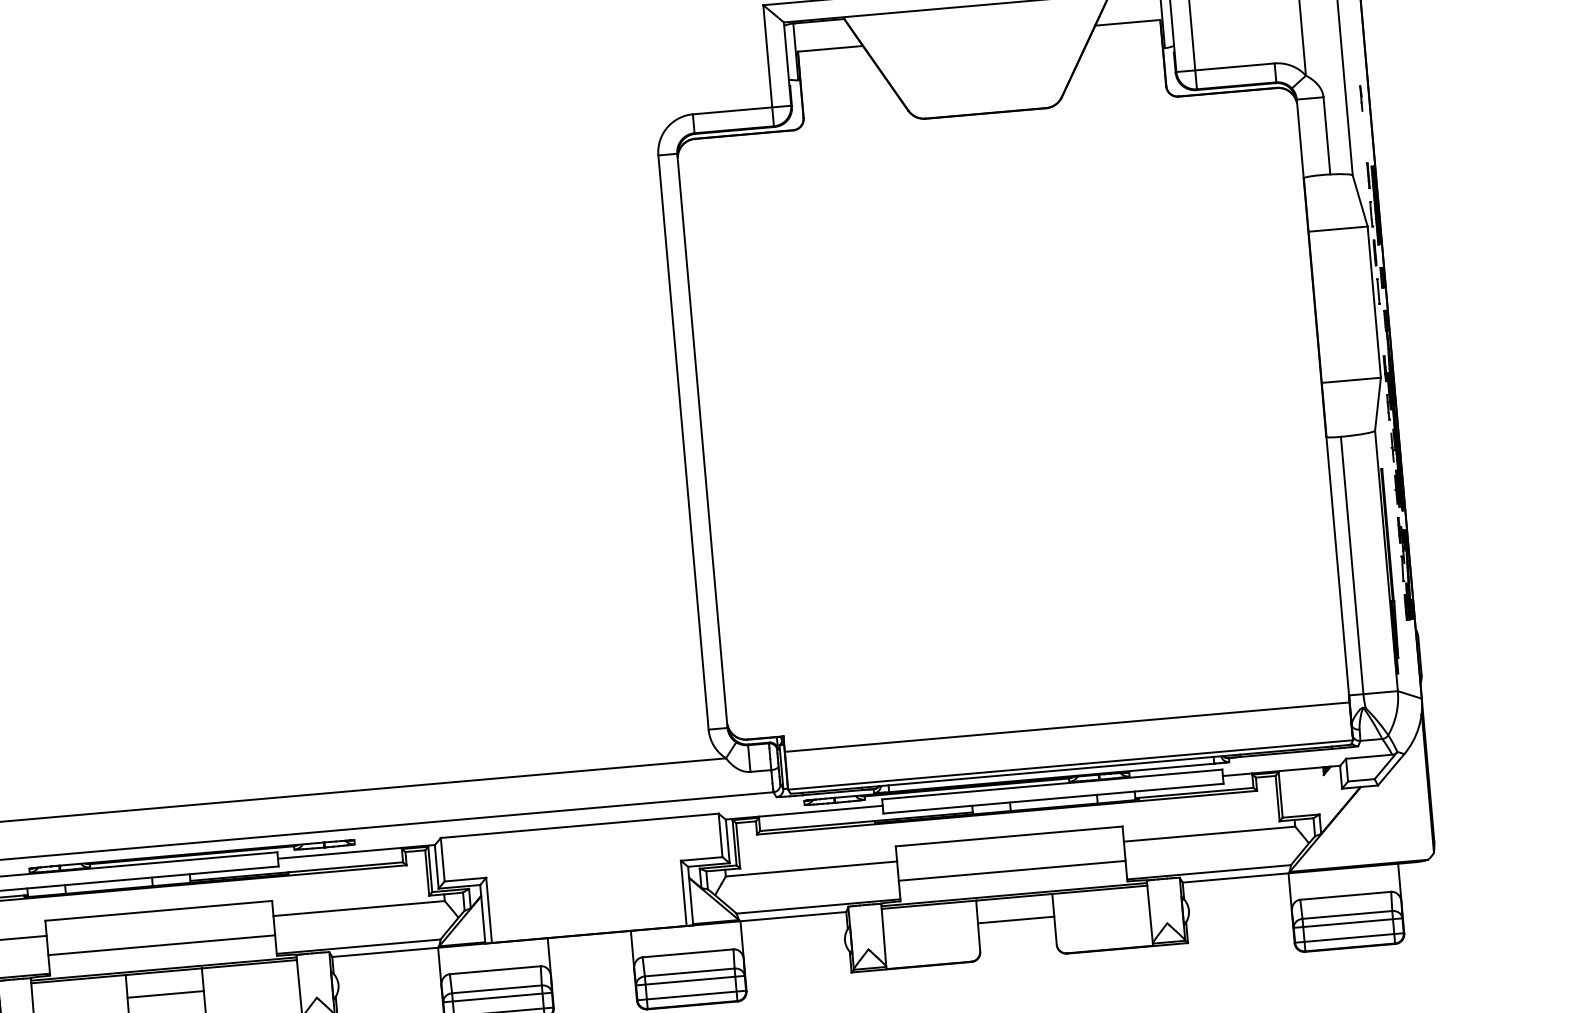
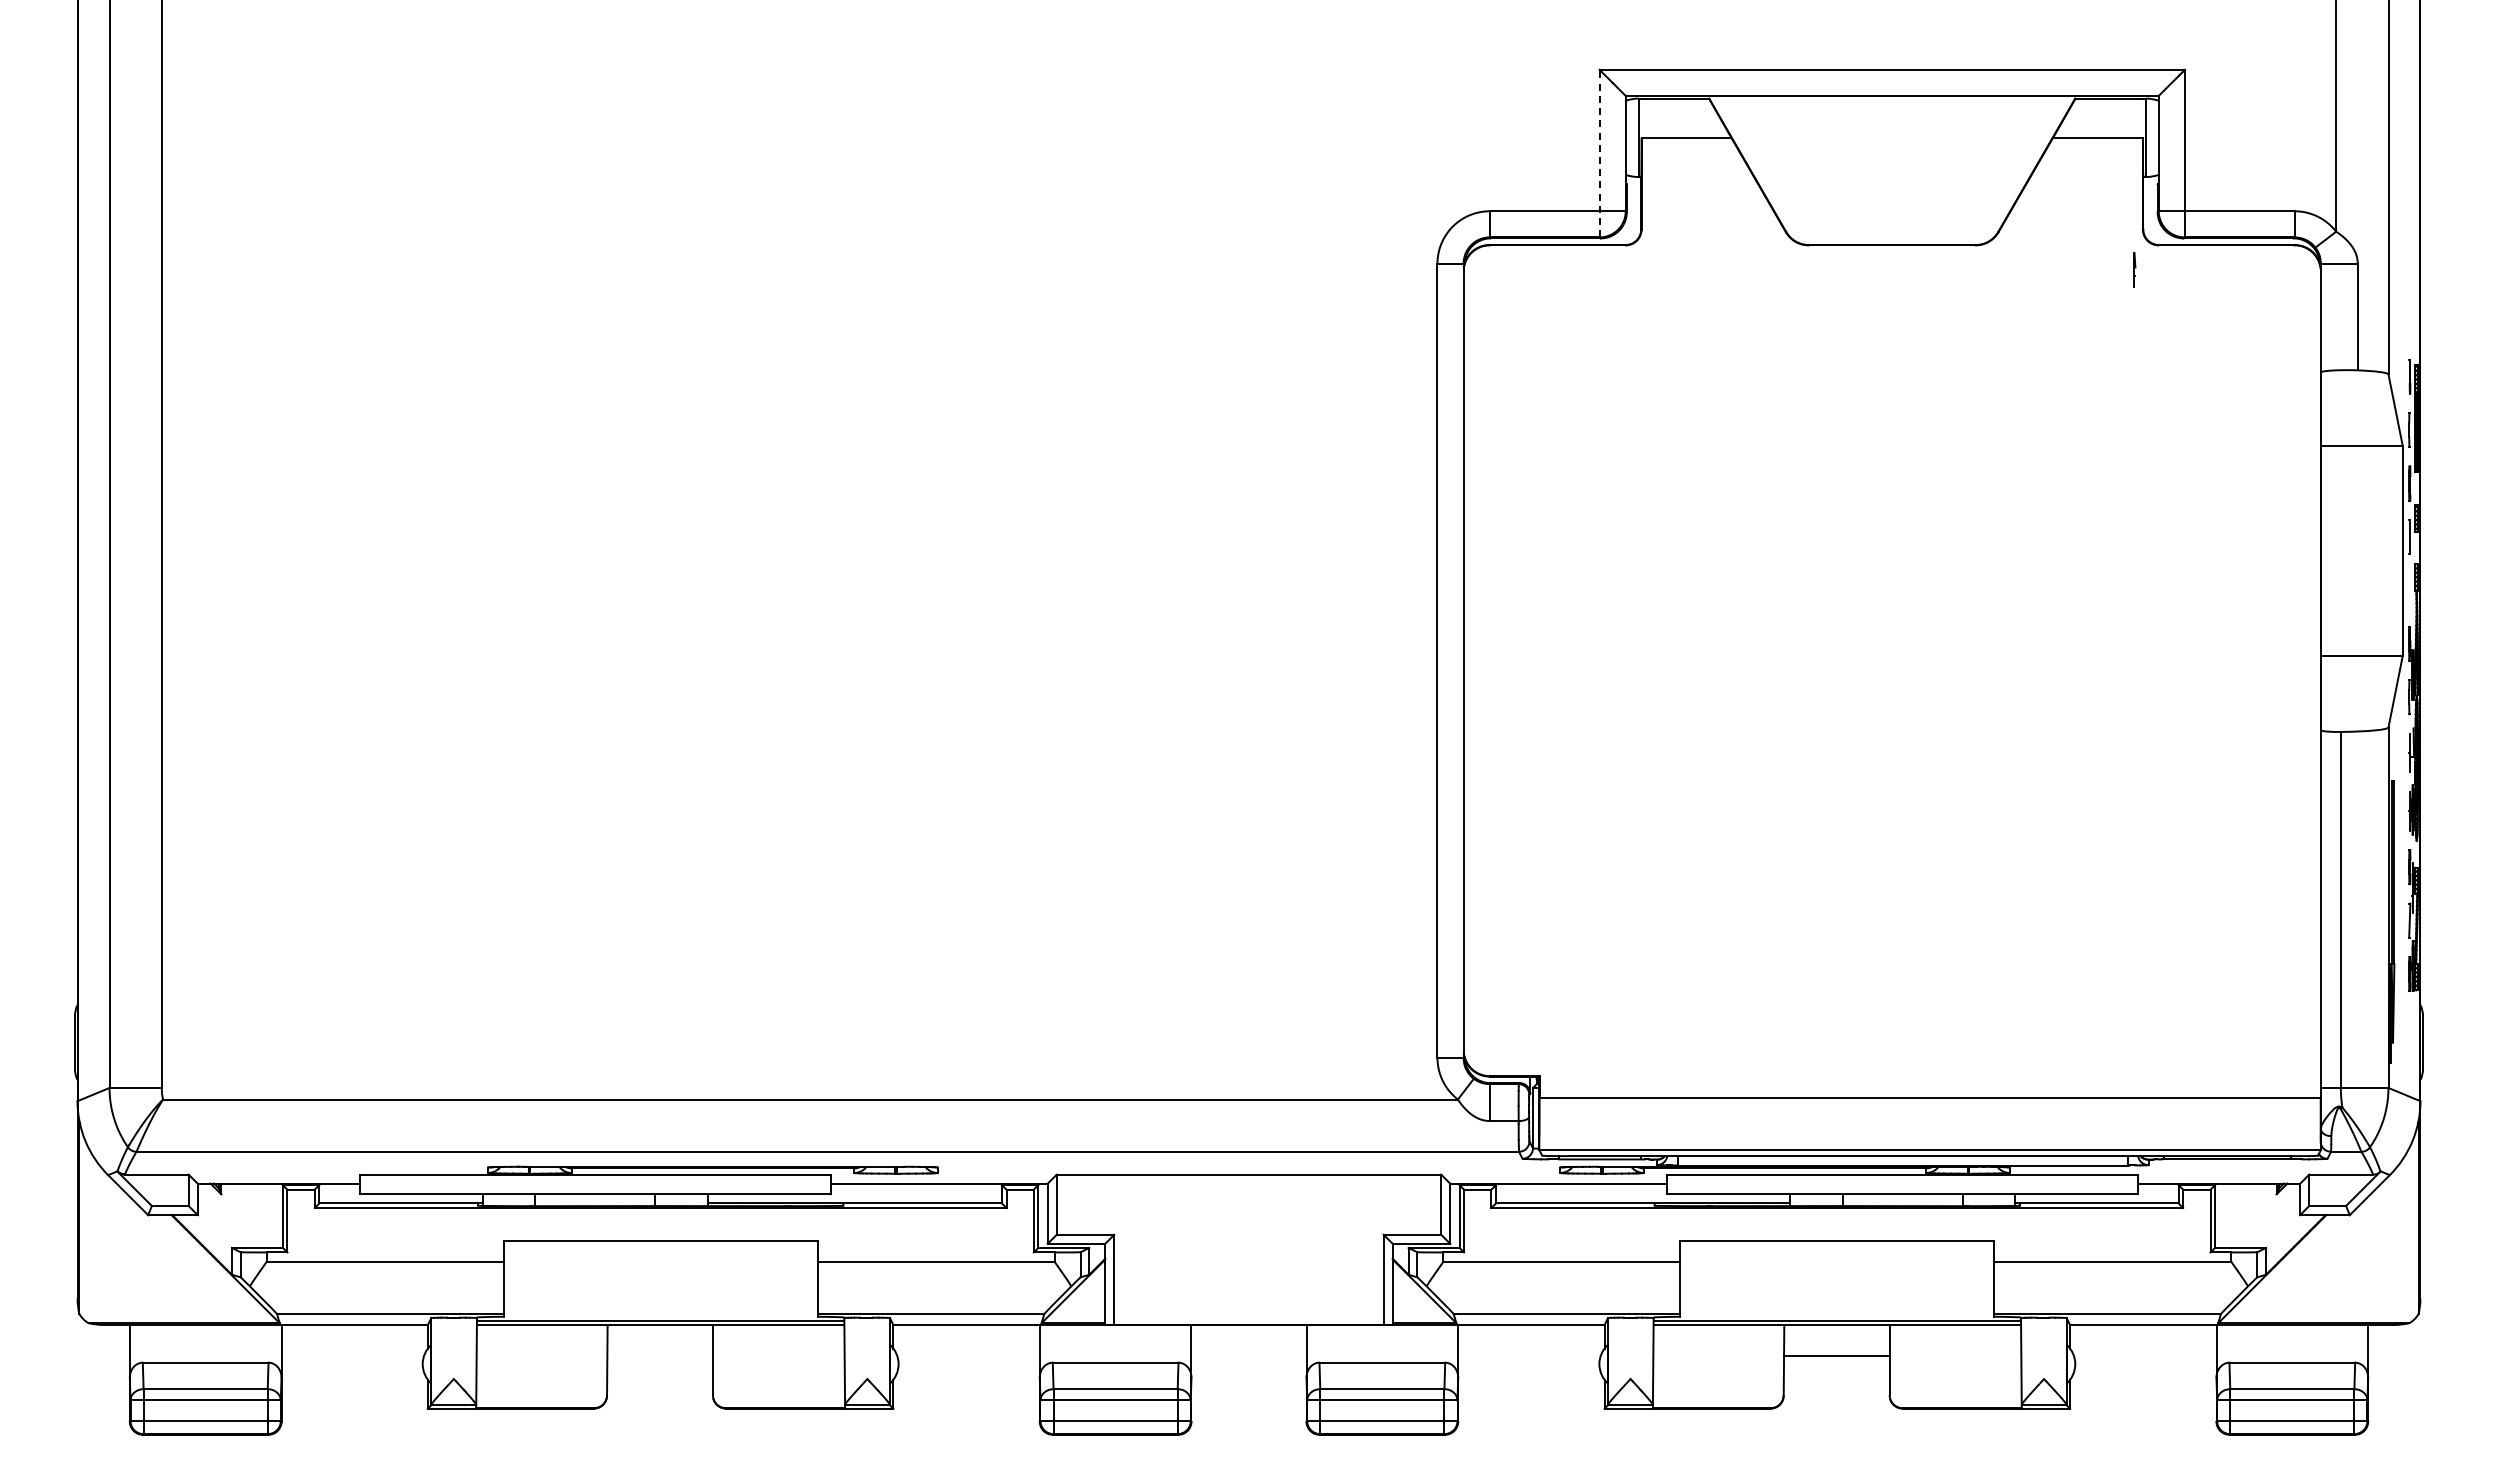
line: (768, 65) -> (1599, 153), solid -> dashed
line: (1361, 98) -> (2134, 269), moved
line: (1012, 870) -> (1837, 1288), removed
line: (161, 945) -> (660, 1288), removed
line: (165, 994) -> (659, 1356), removed

